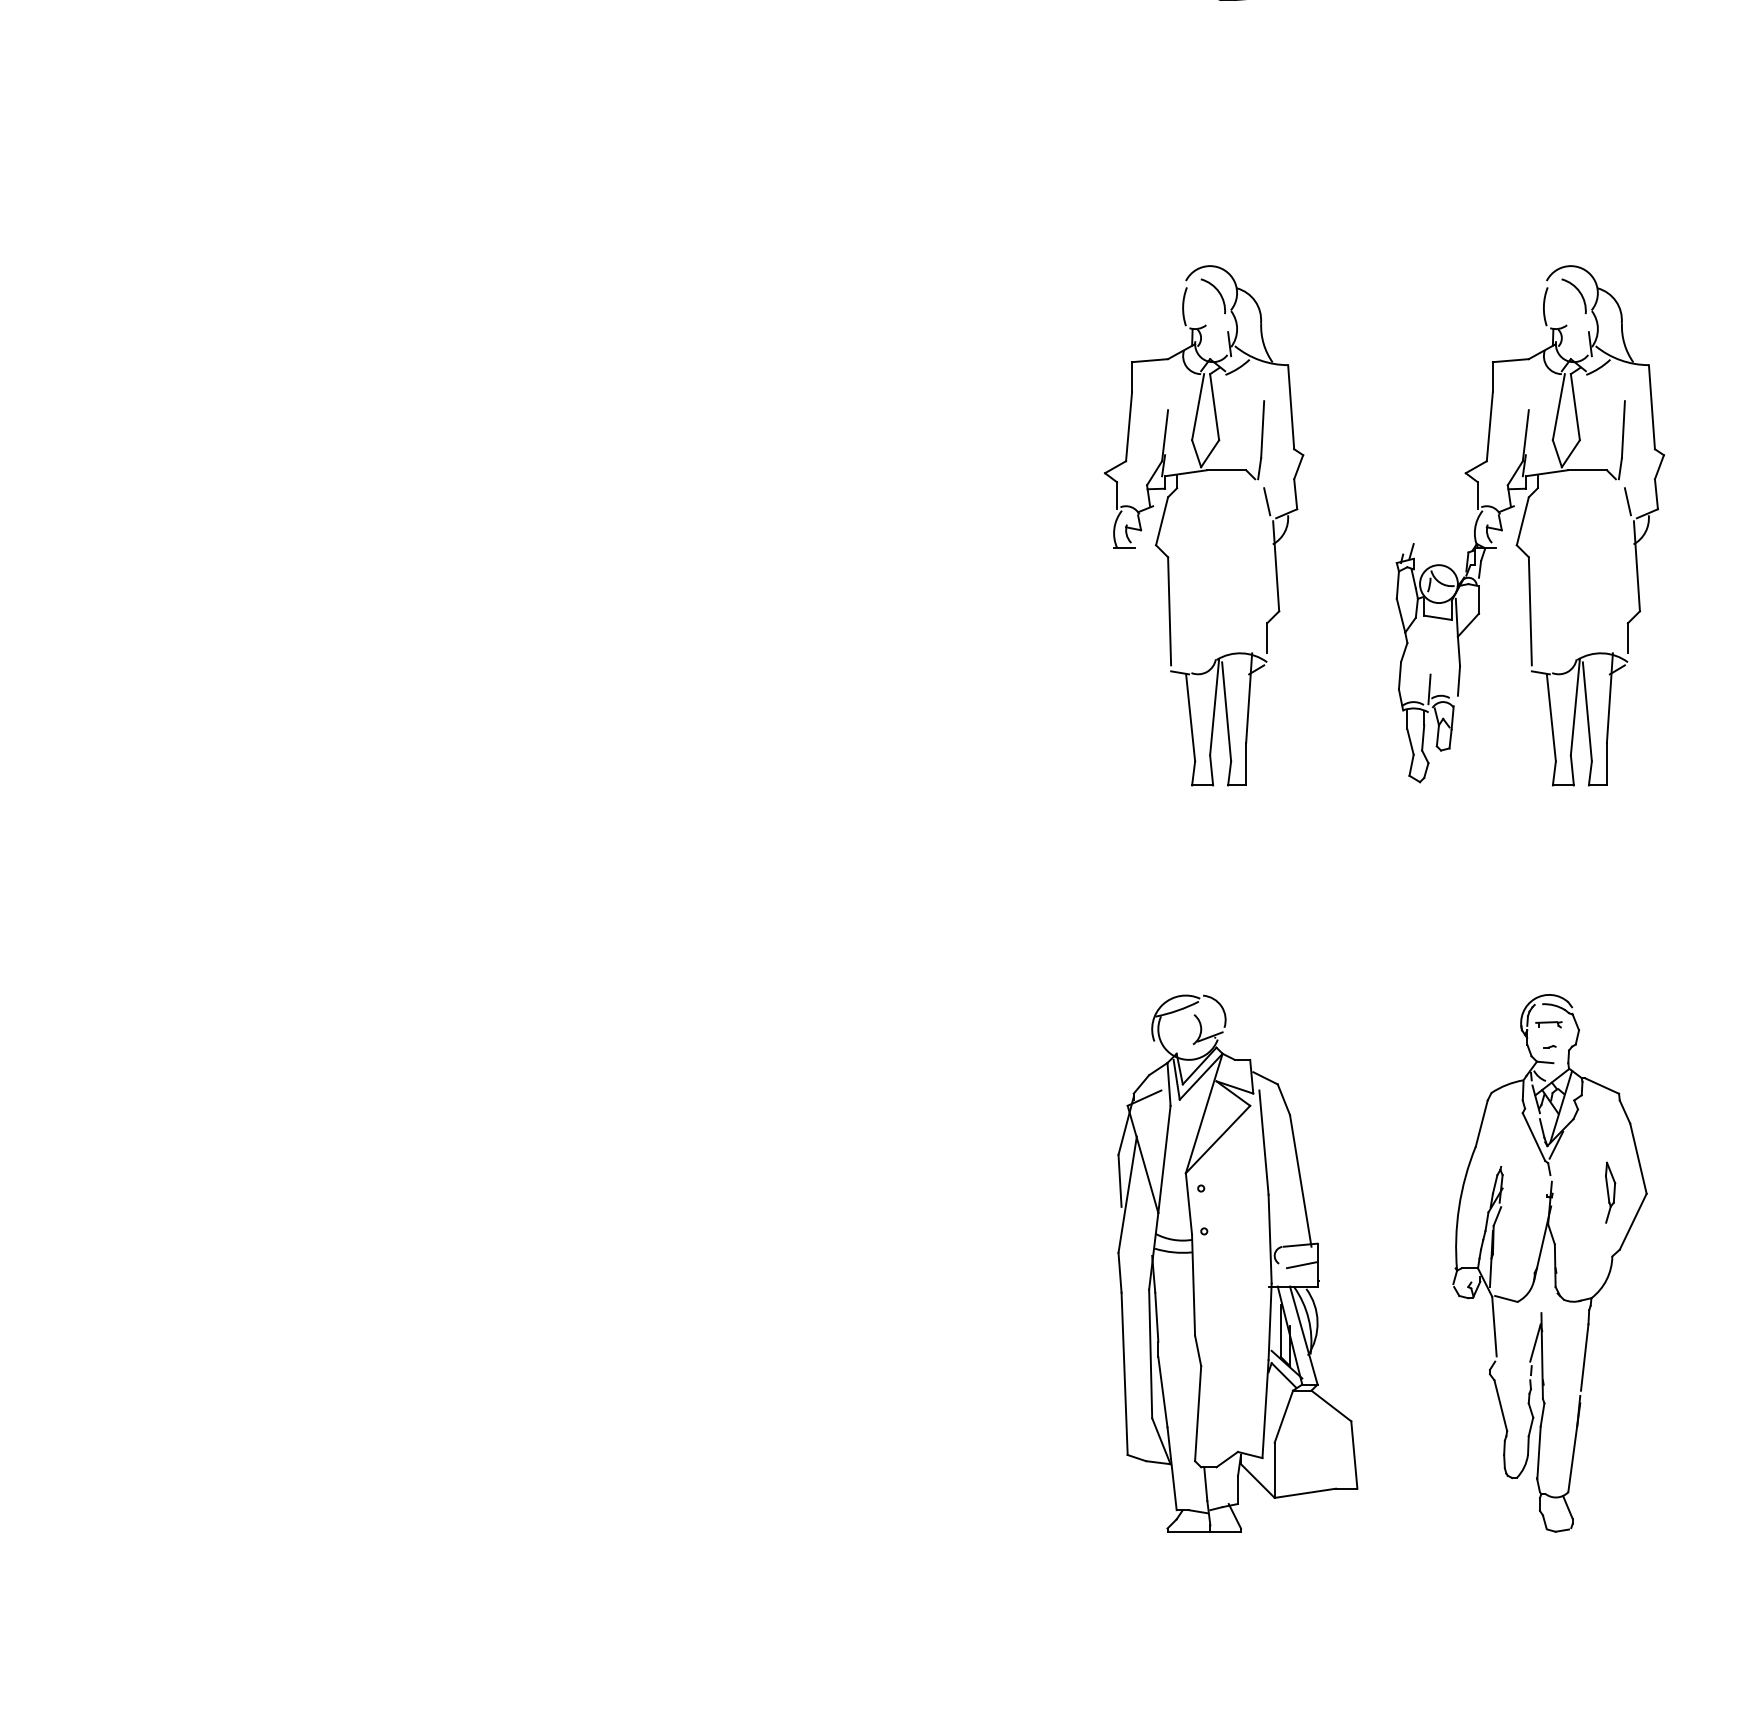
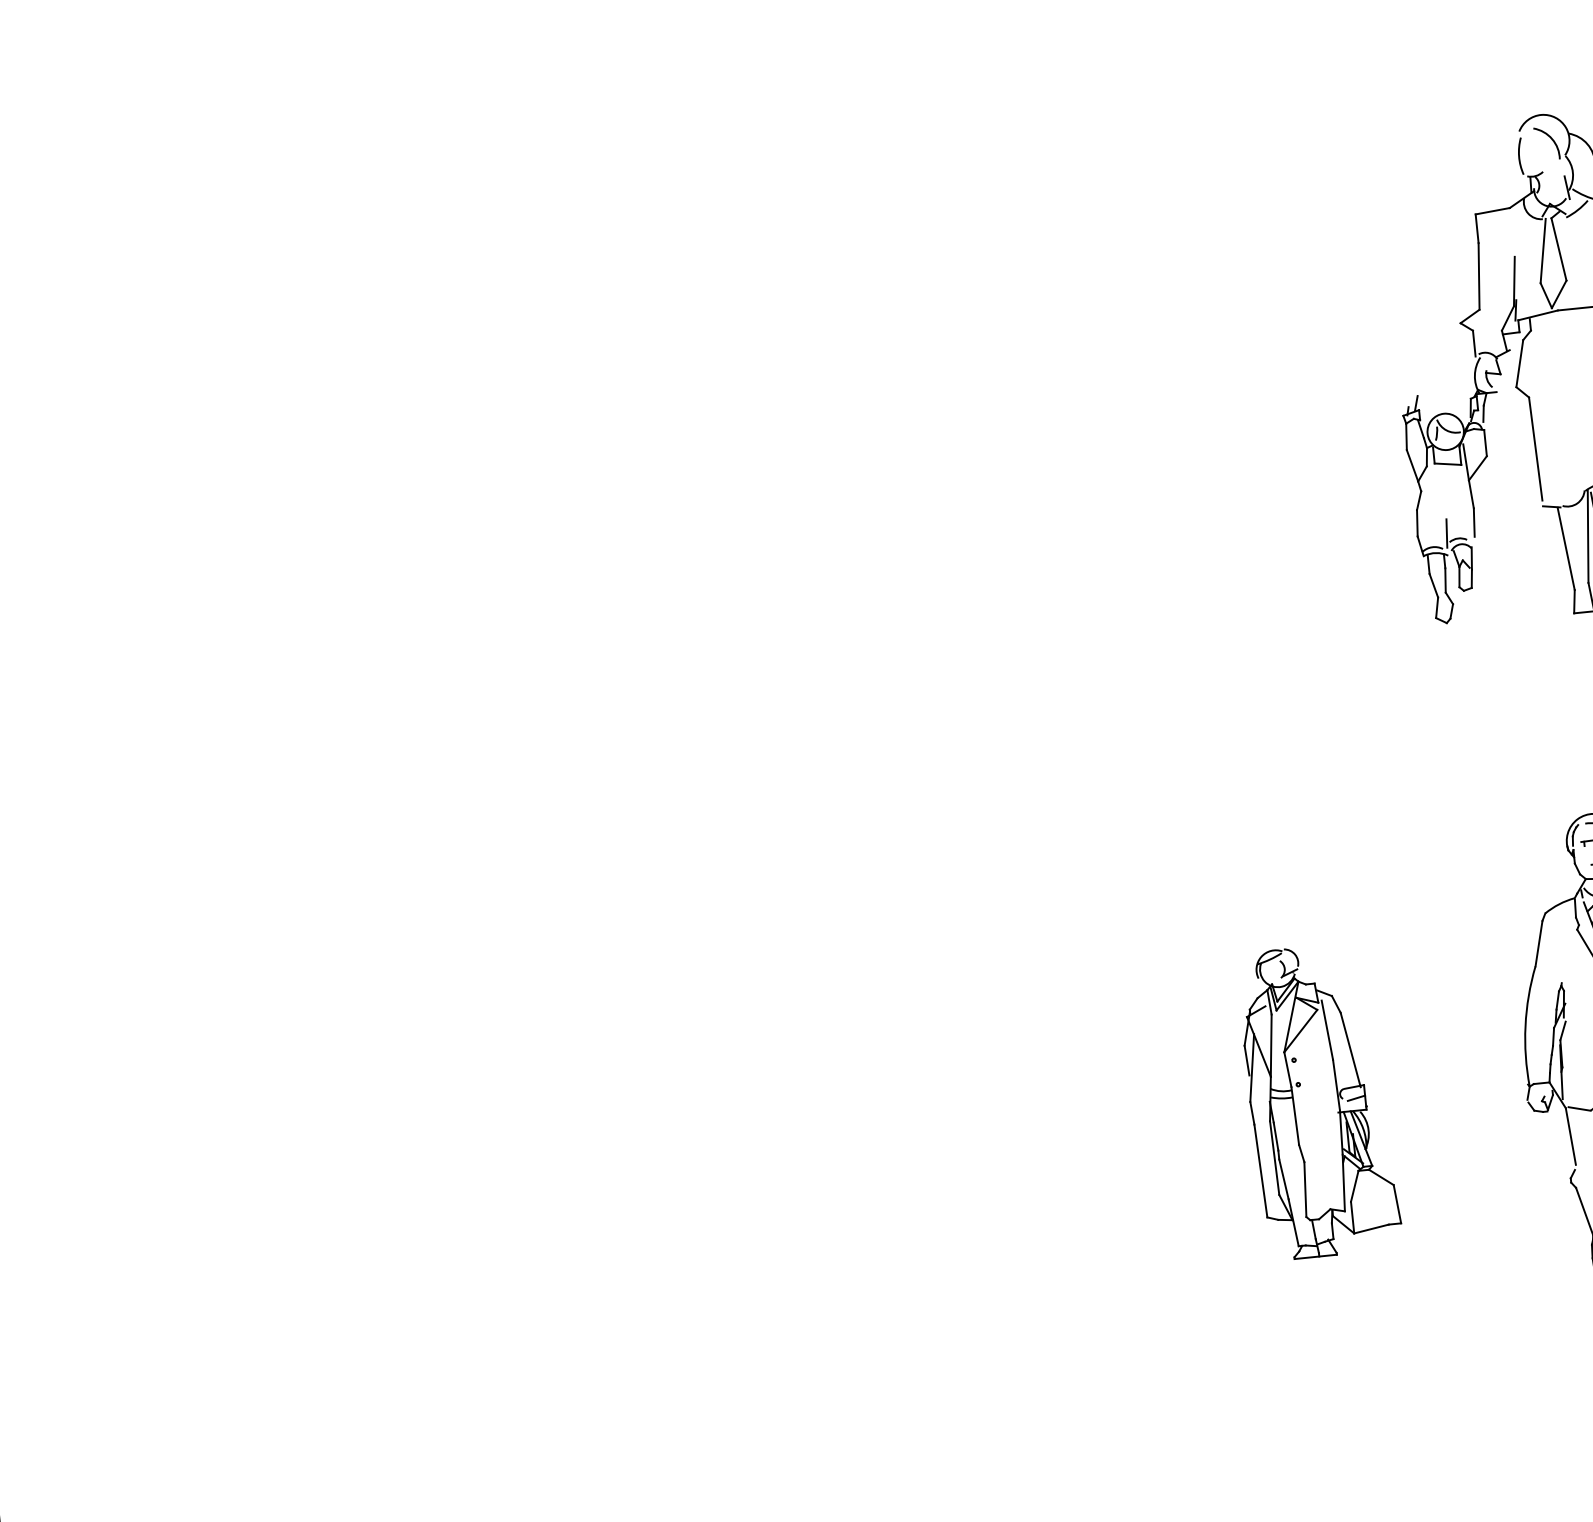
part: (1164, 516) -> (1176, 393), removed
part: (1237, 1263) -> (1319, 1101), size x0.6

